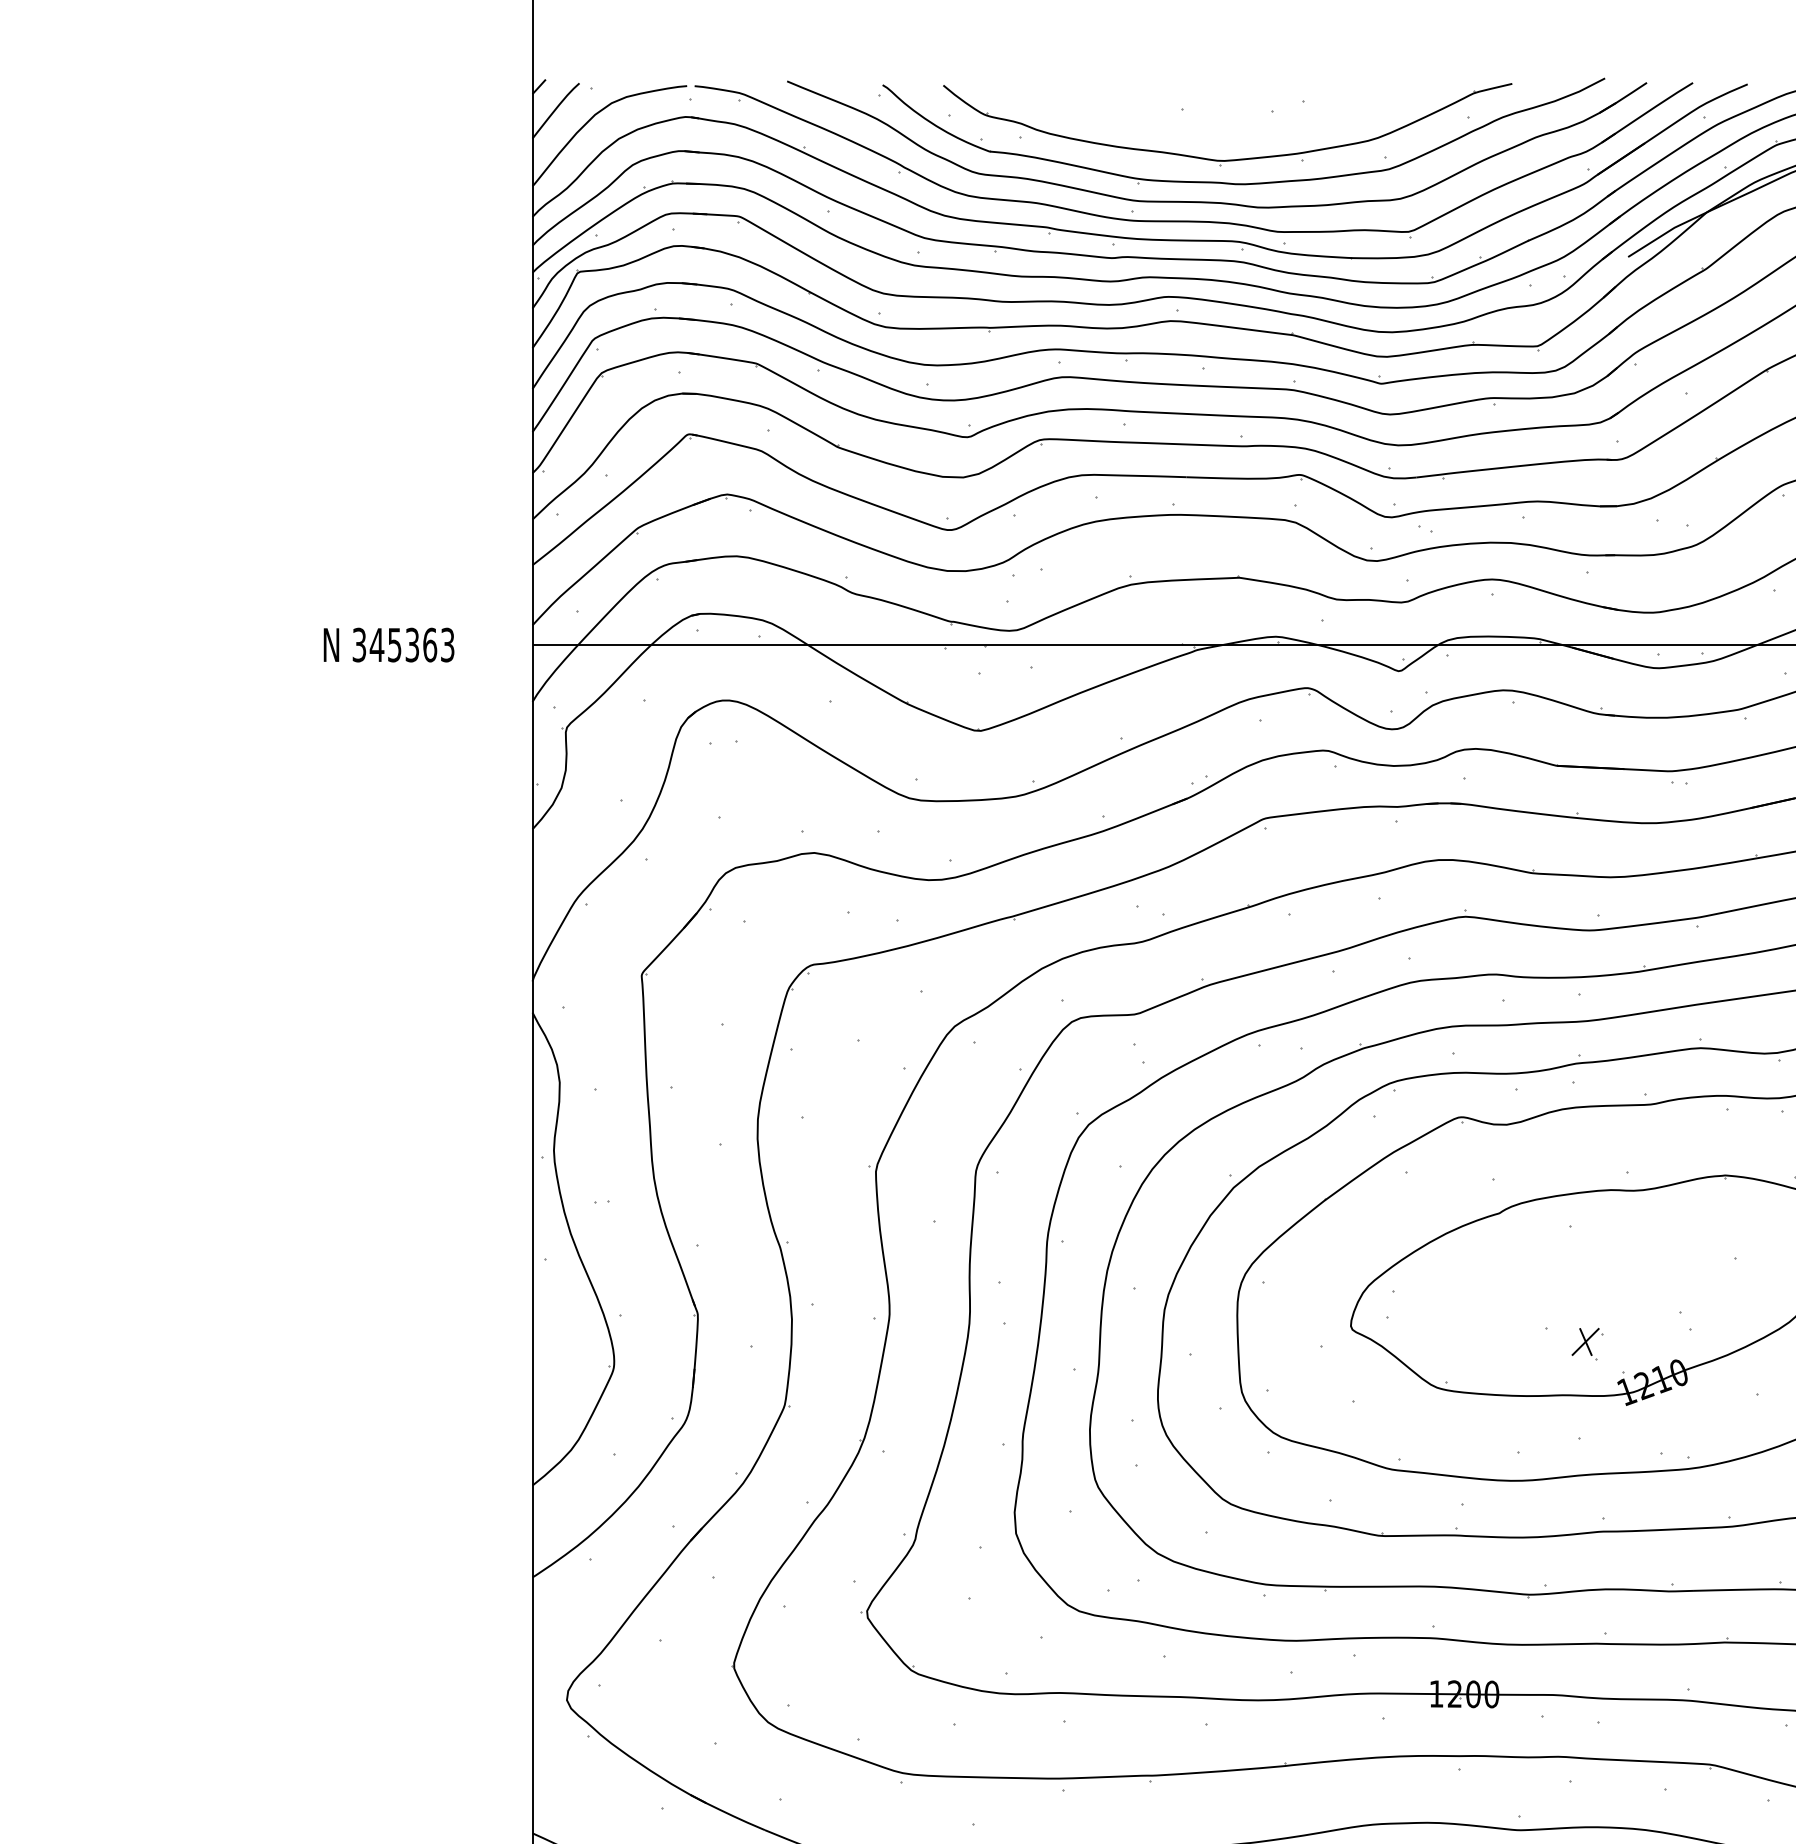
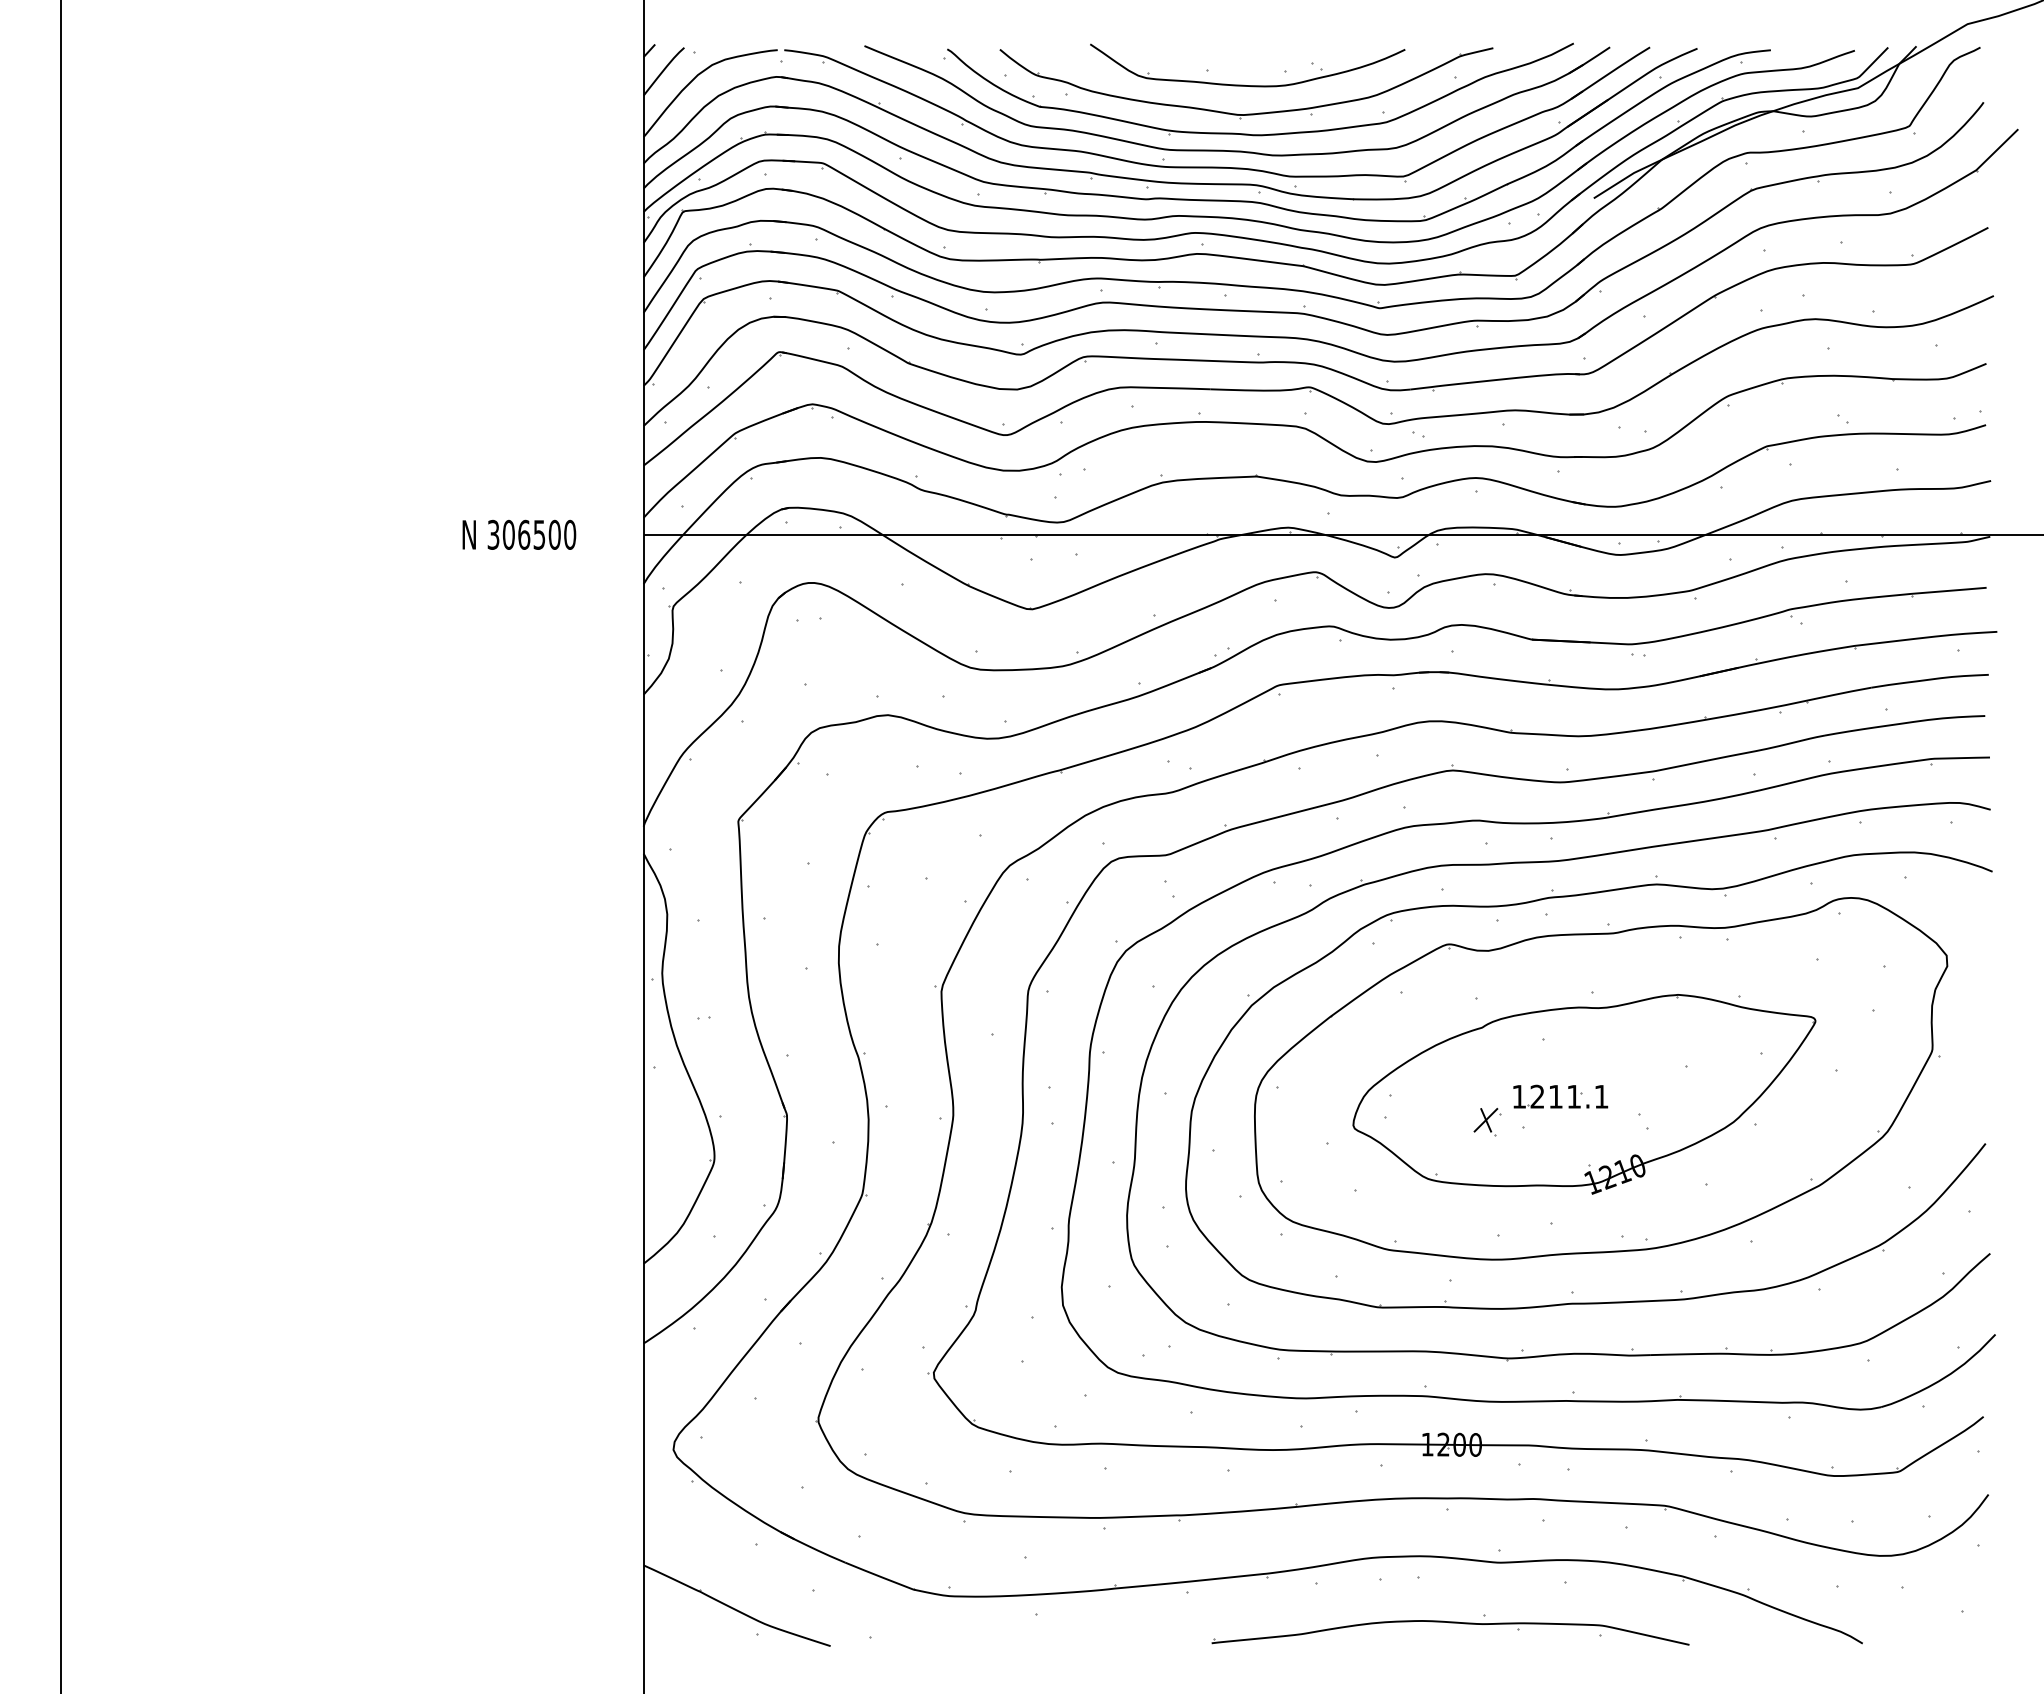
part: (1224, 125) -> (1243, 84), added
text: (412, 644) -> (539, 534), 345363 -> 306500
part: (1589, 1292) -> (1560, 1096), added
part: (1587, 1344) -> (1487, 1122), moved

